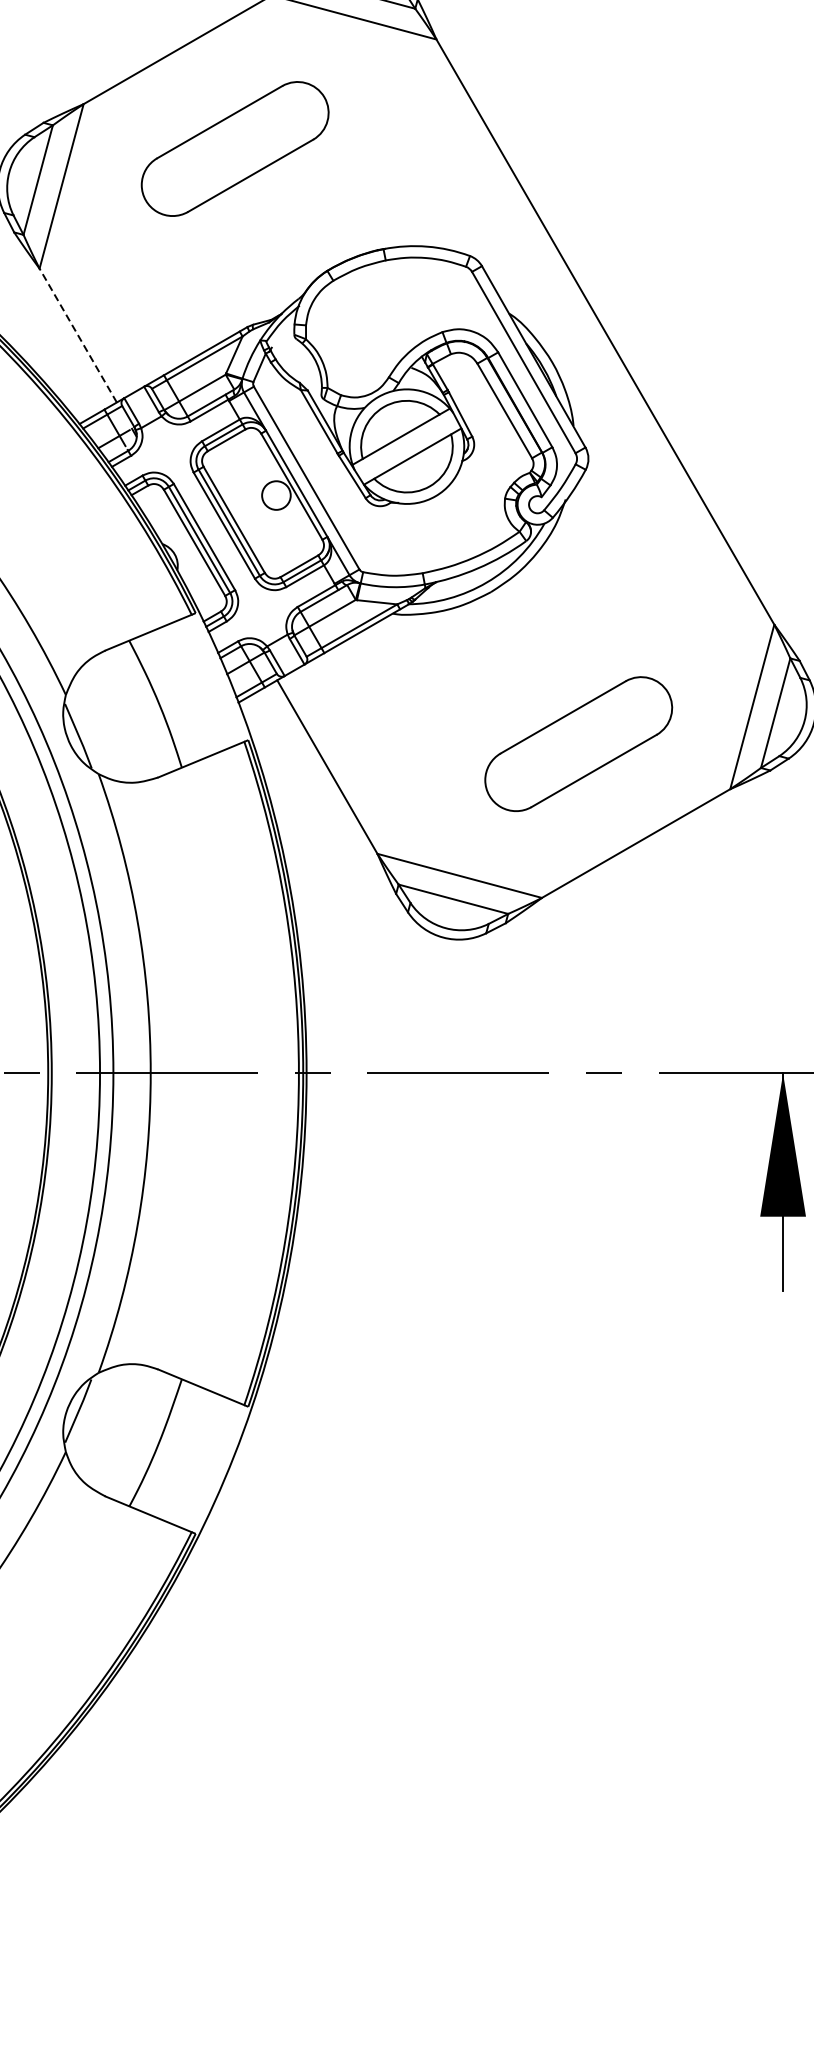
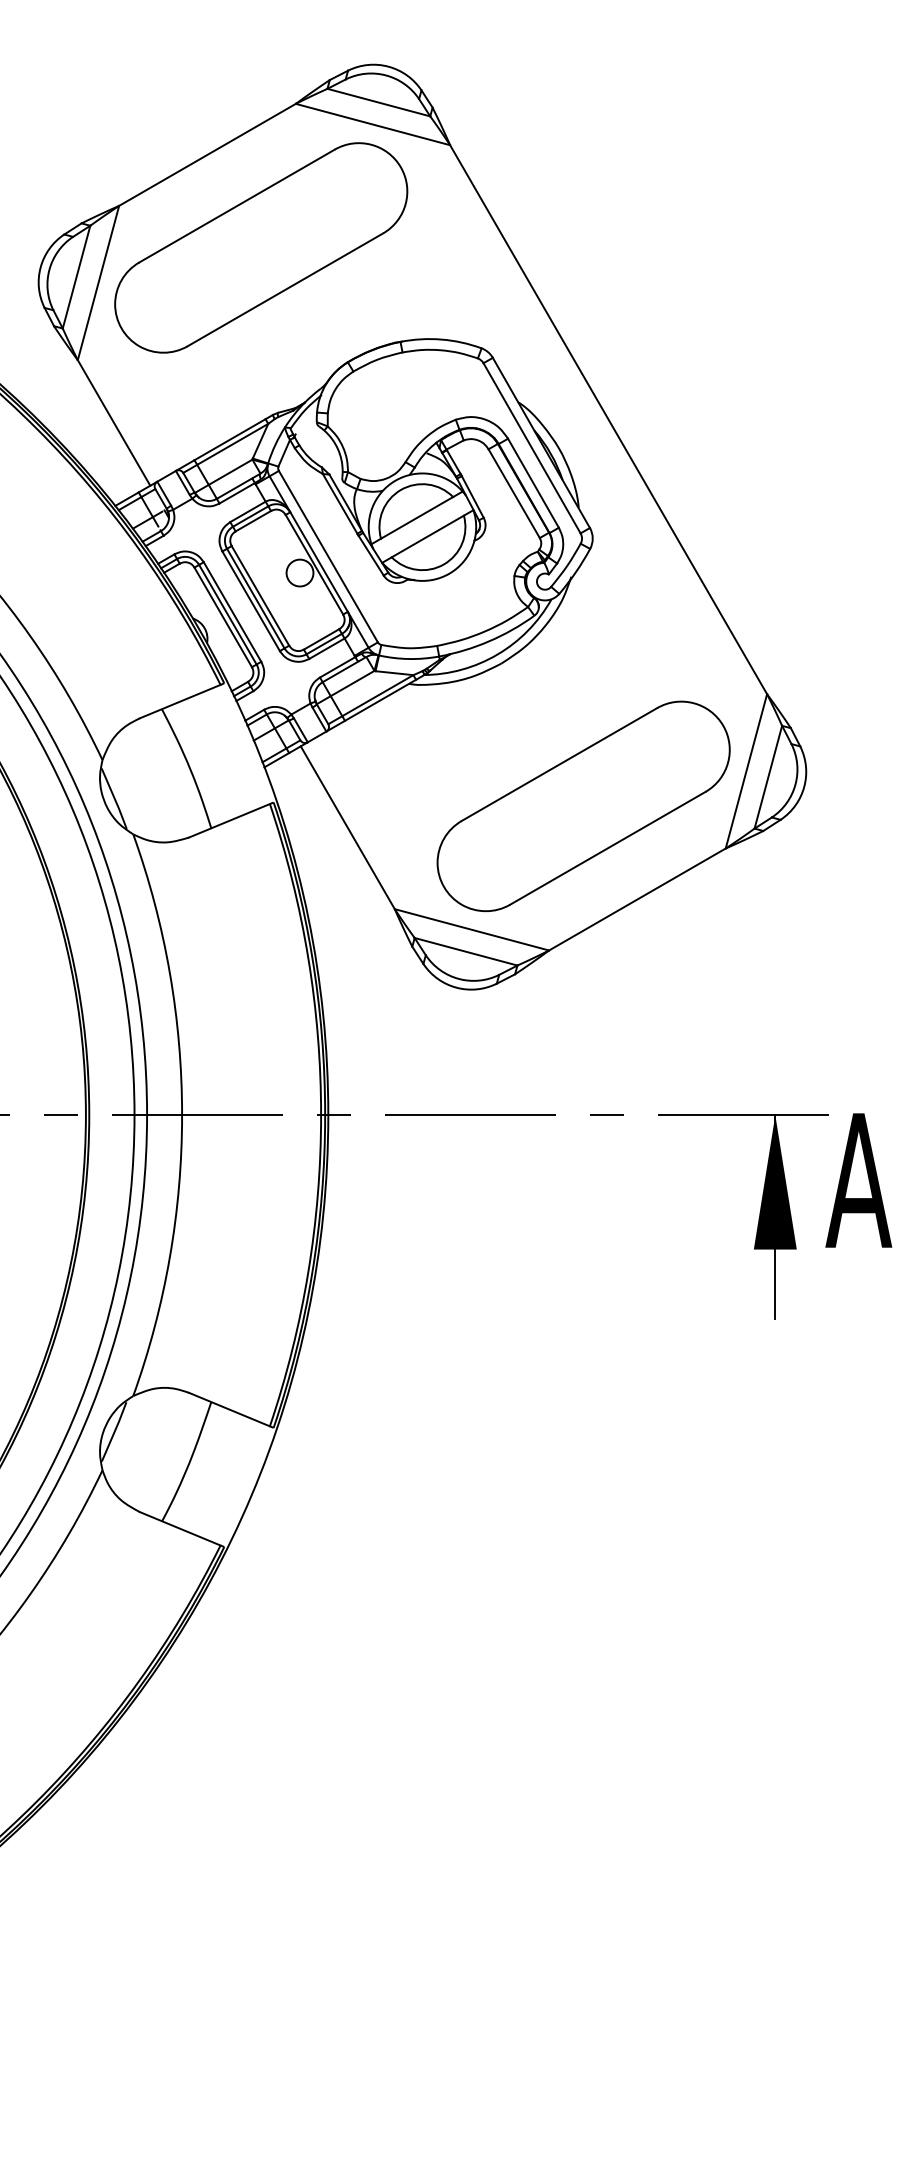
part: (235, 148) -> (261, 247), size x1.67
line: (77, 335) -> (113, 422), dashed -> solid
part: (578, 743) -> (583, 805), size x1.67

